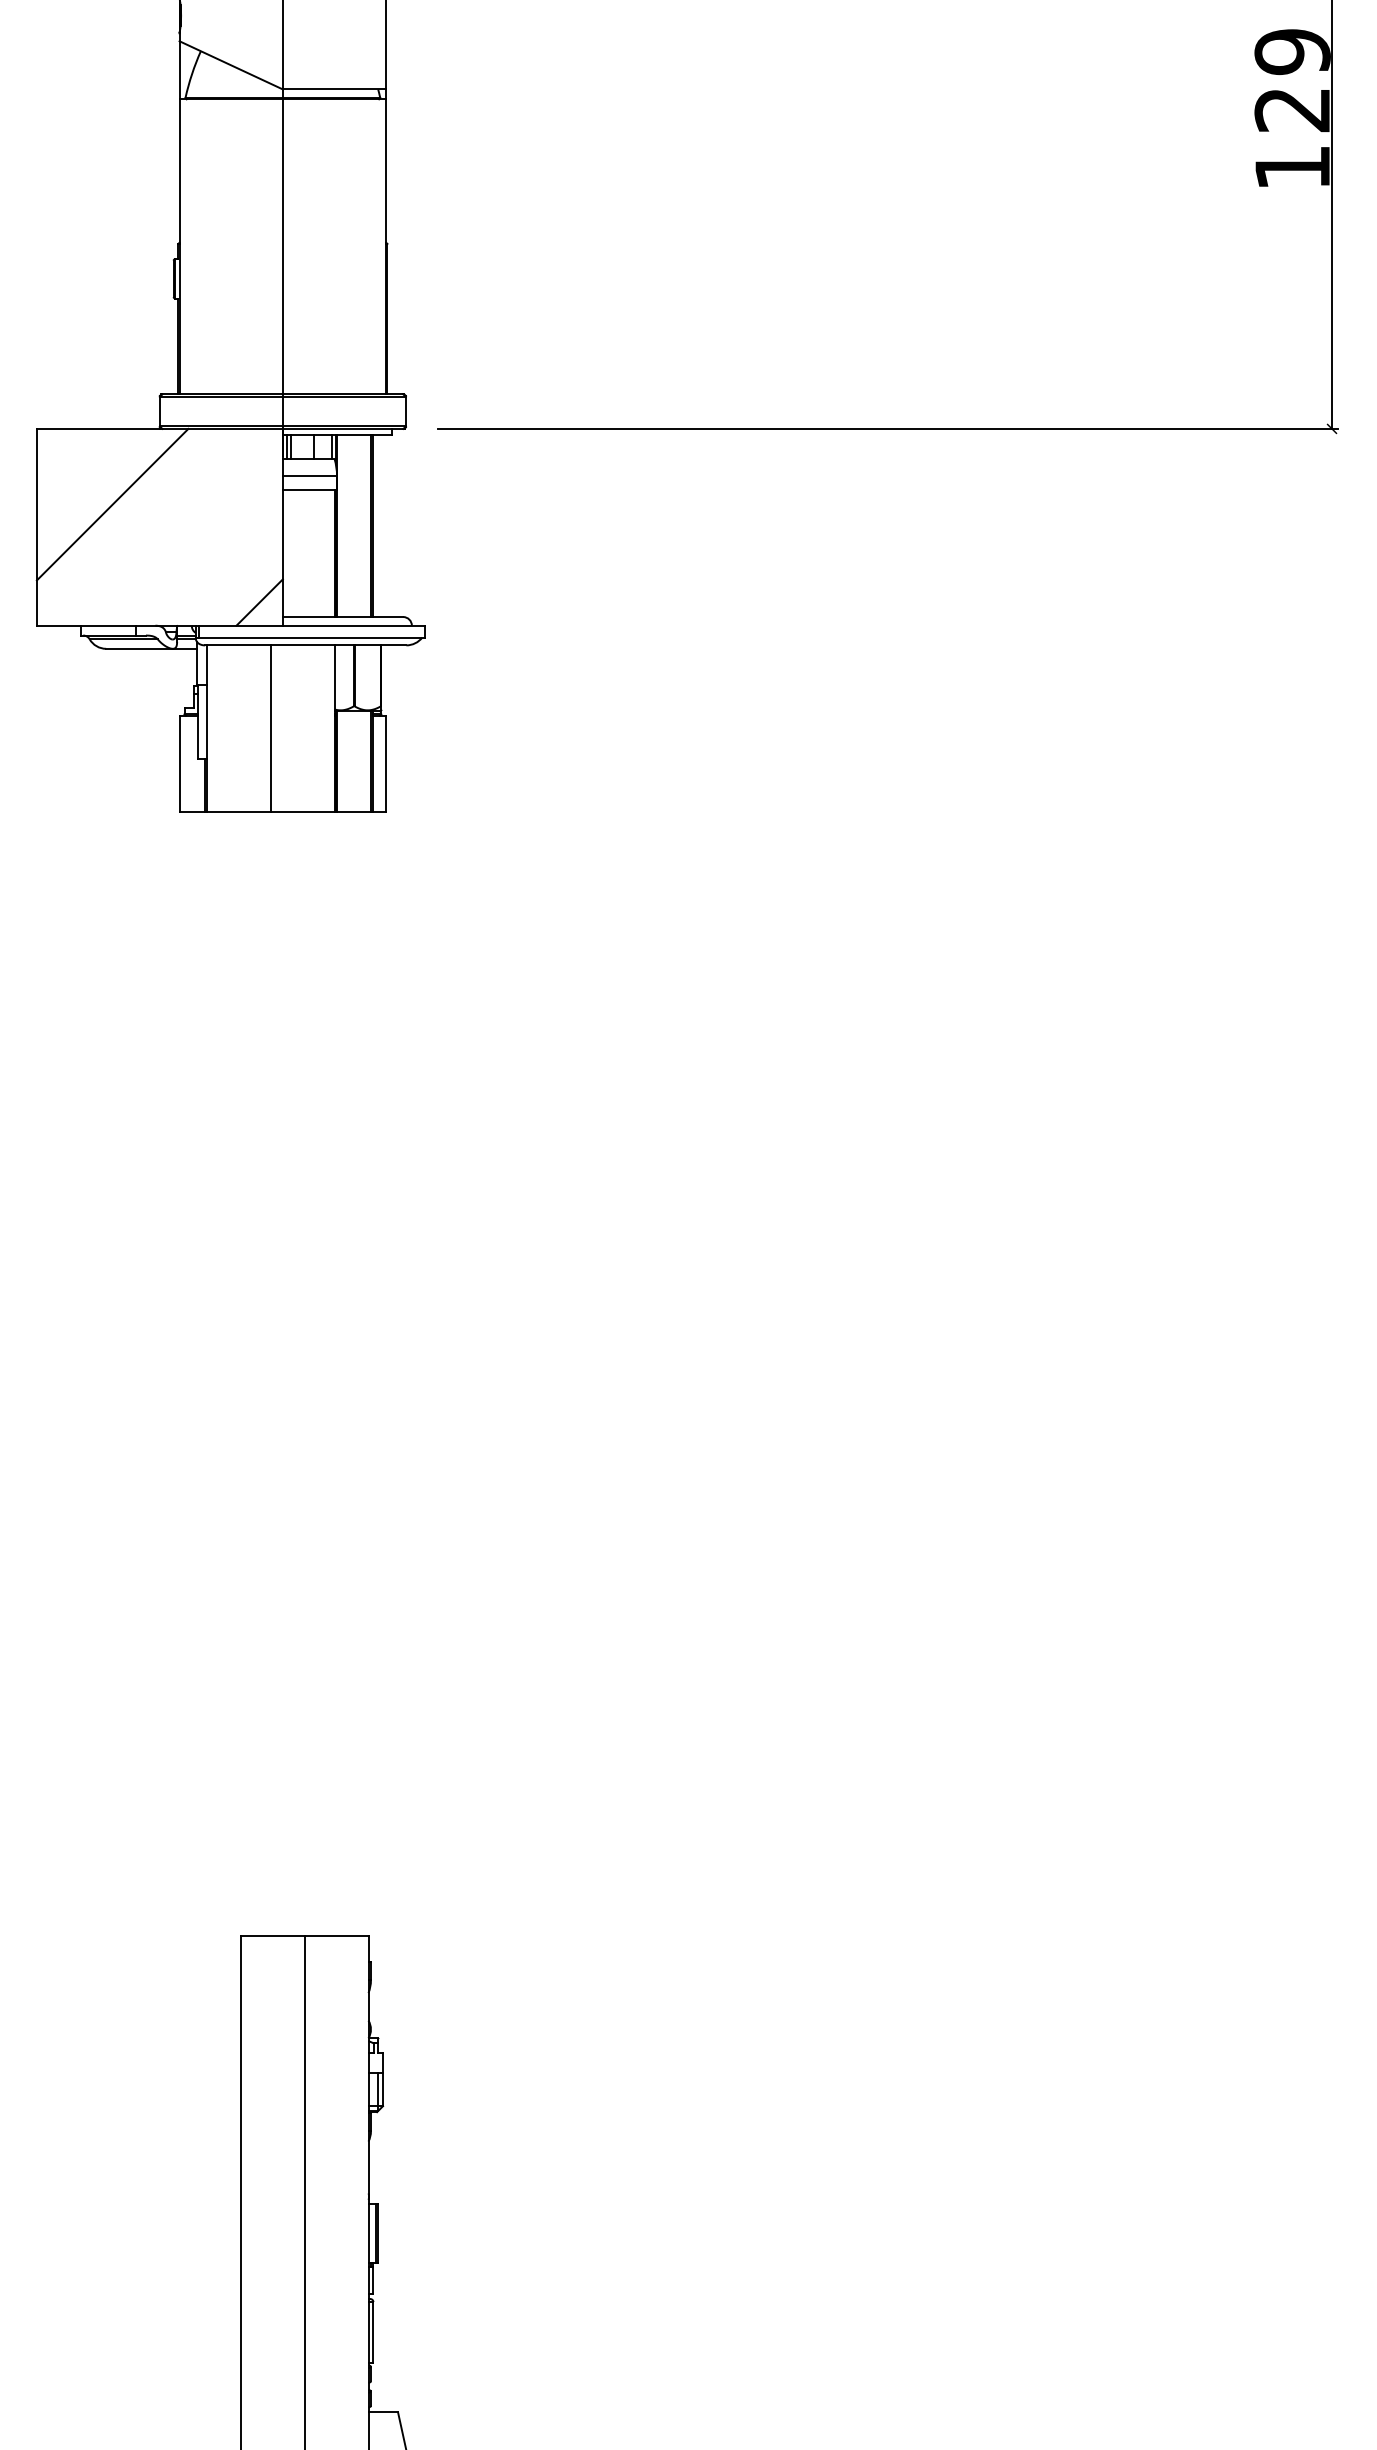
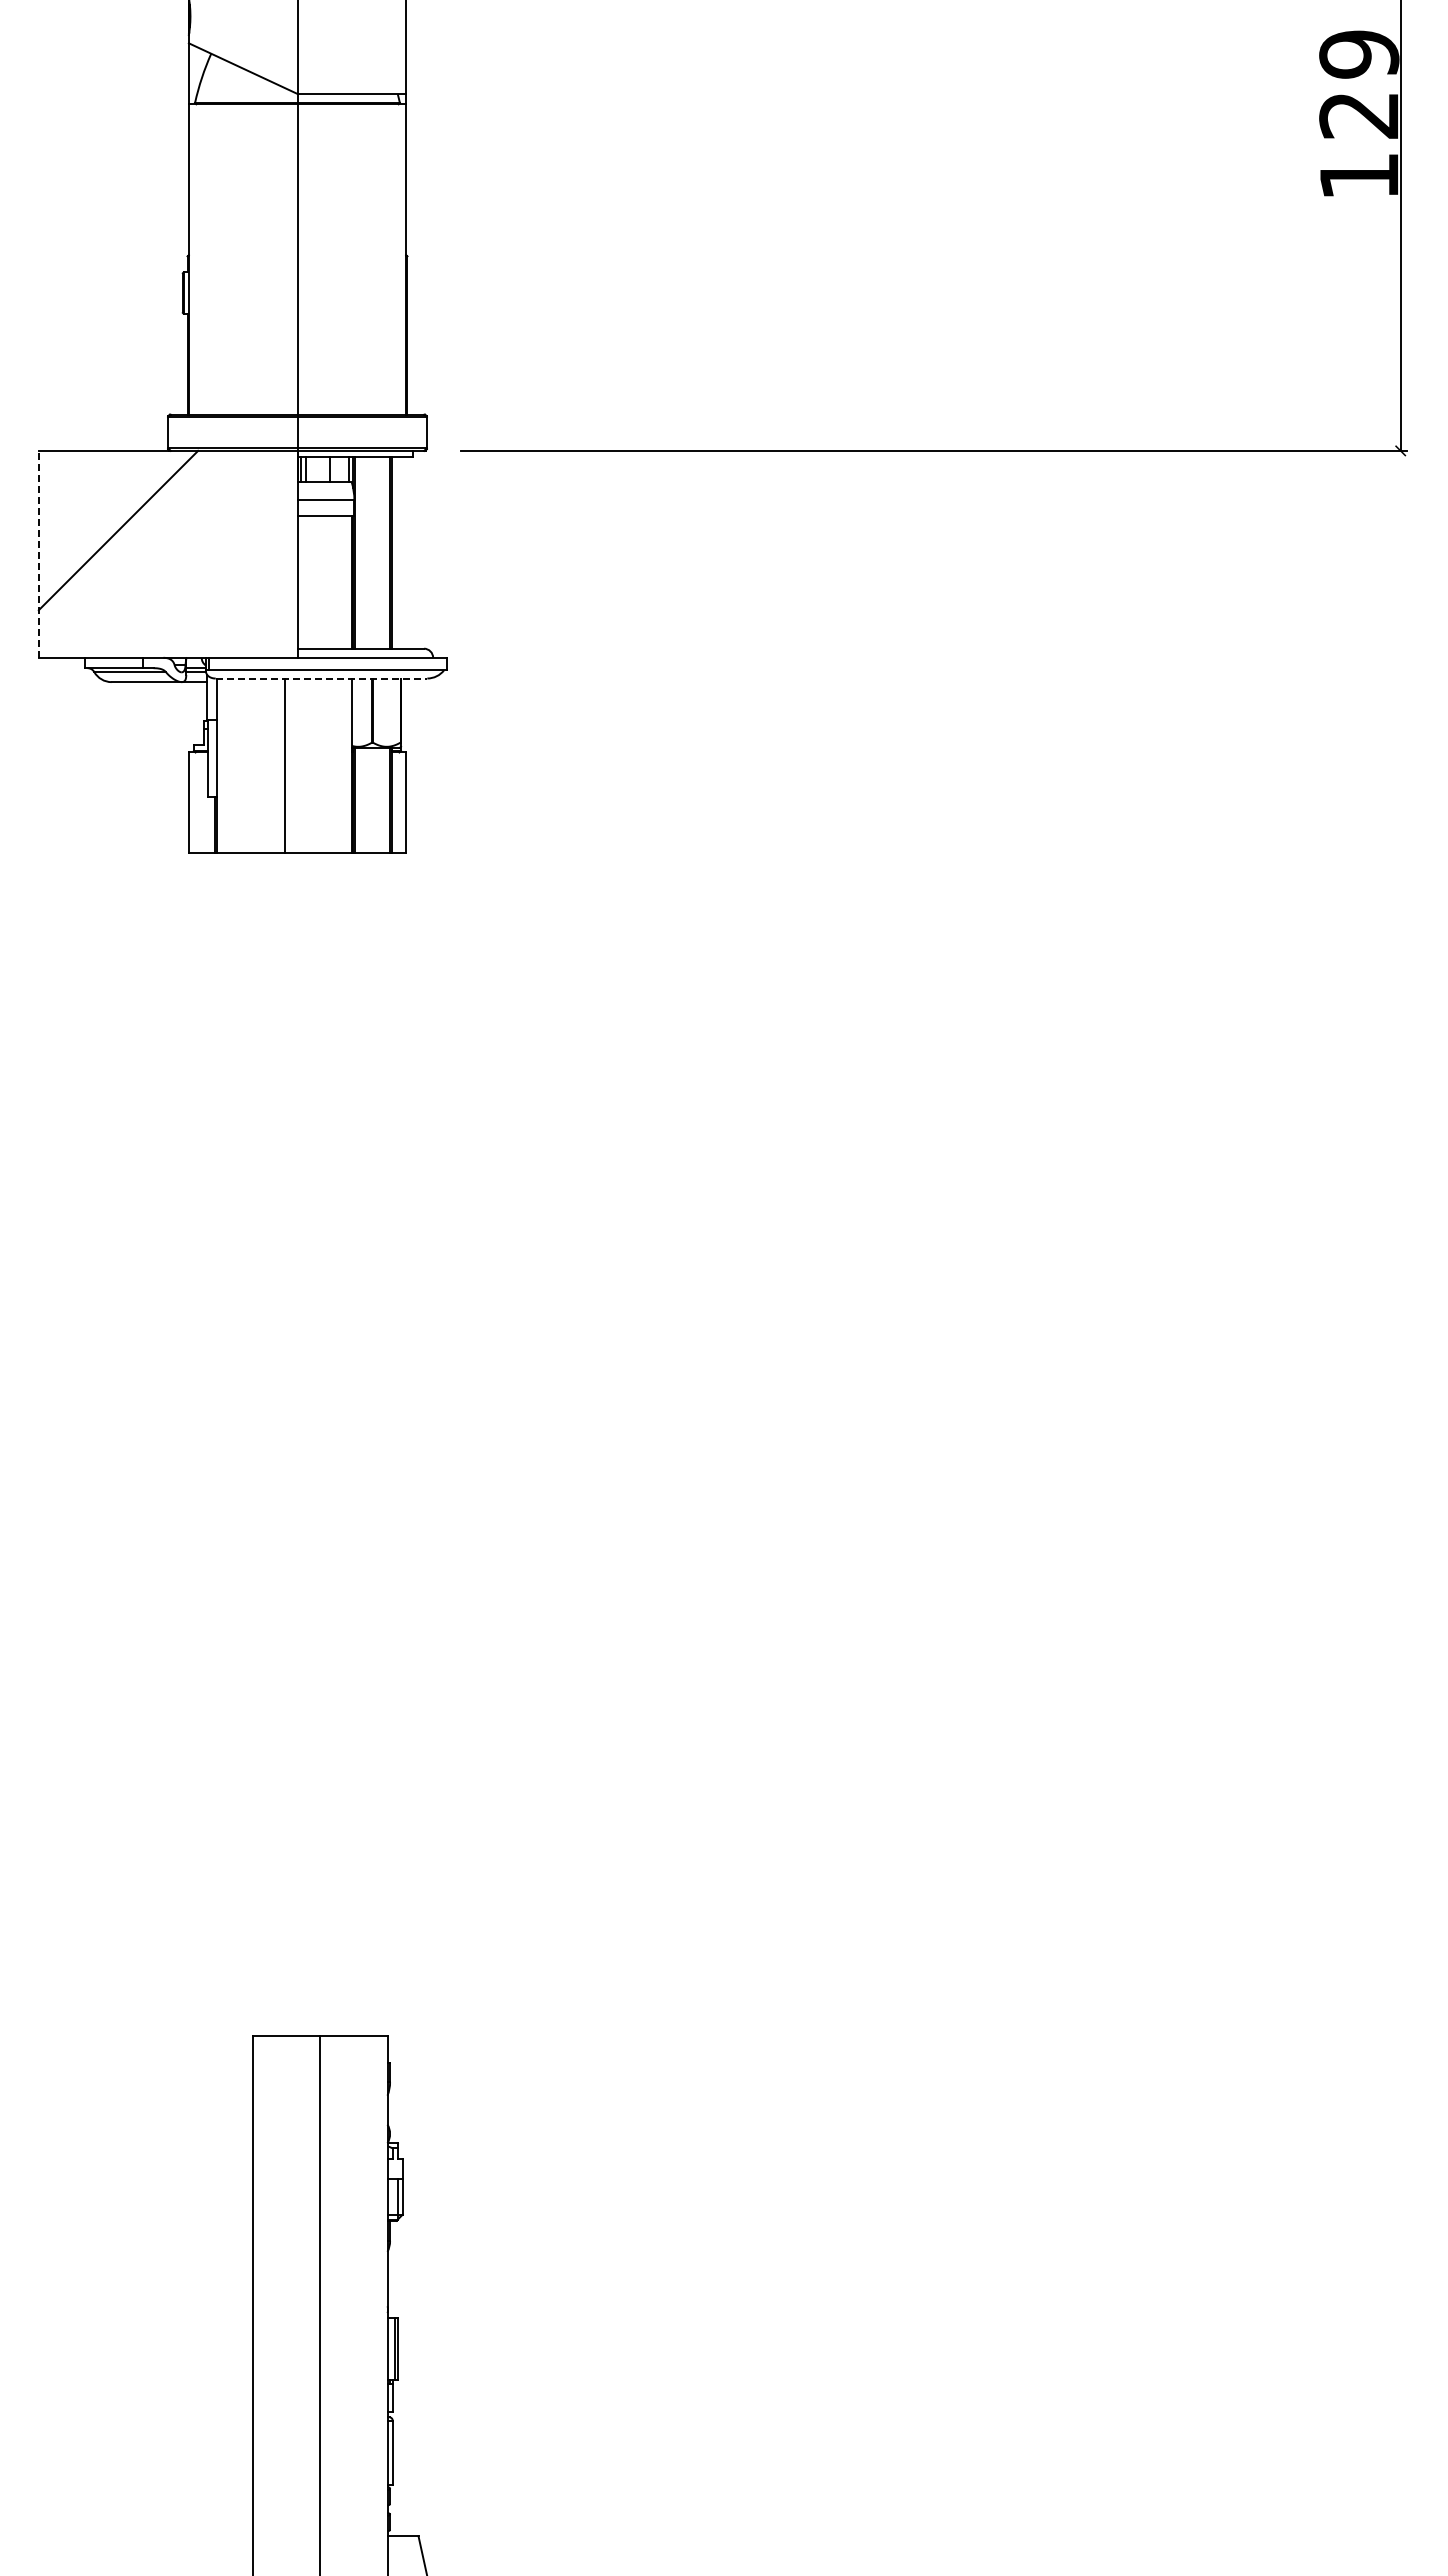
line: (36, 526) -> (38, 553), solid -> dashed
line: (259, 602) -> (272, 633), removed
line: (305, 645) -> (321, 678), solid -> dashed

